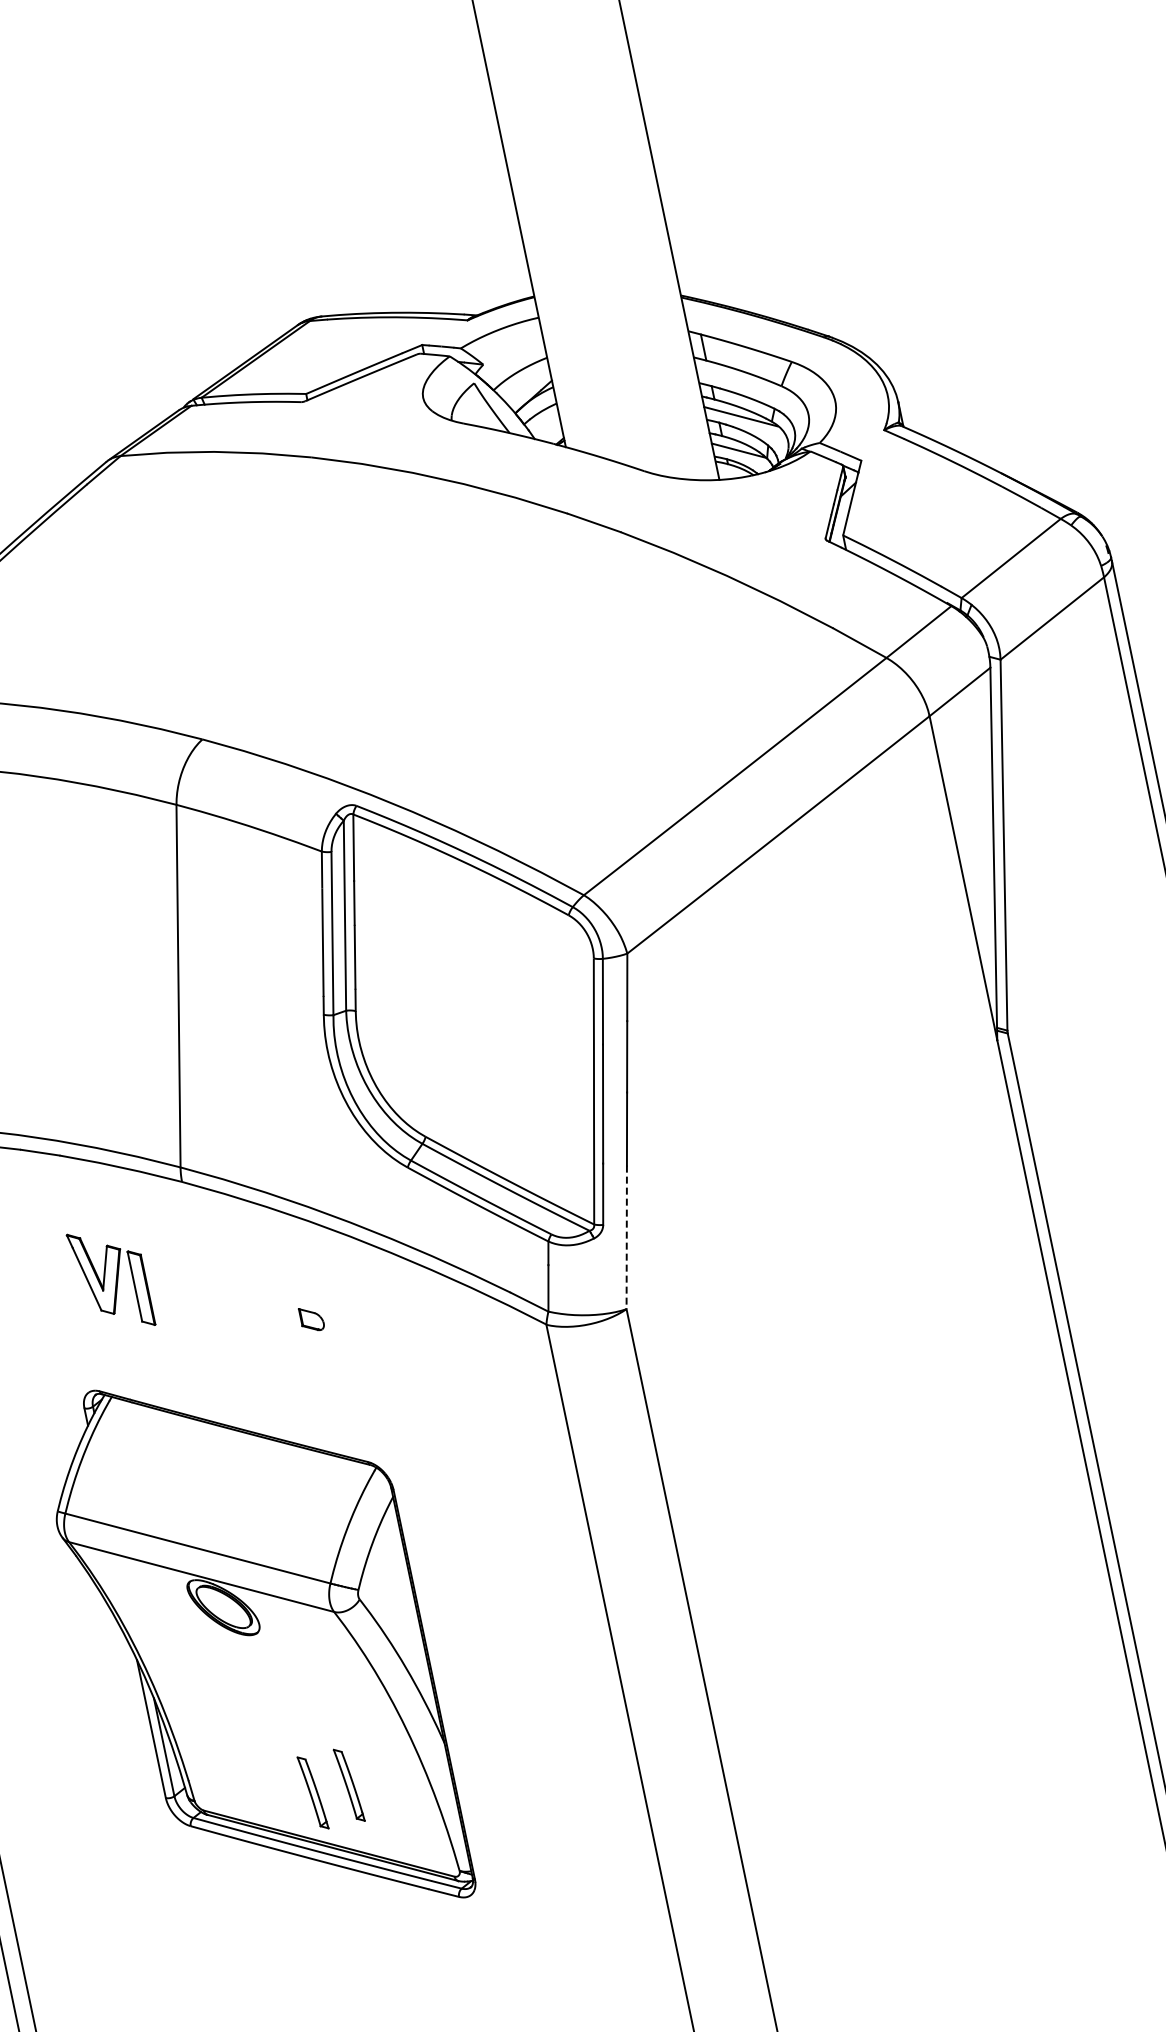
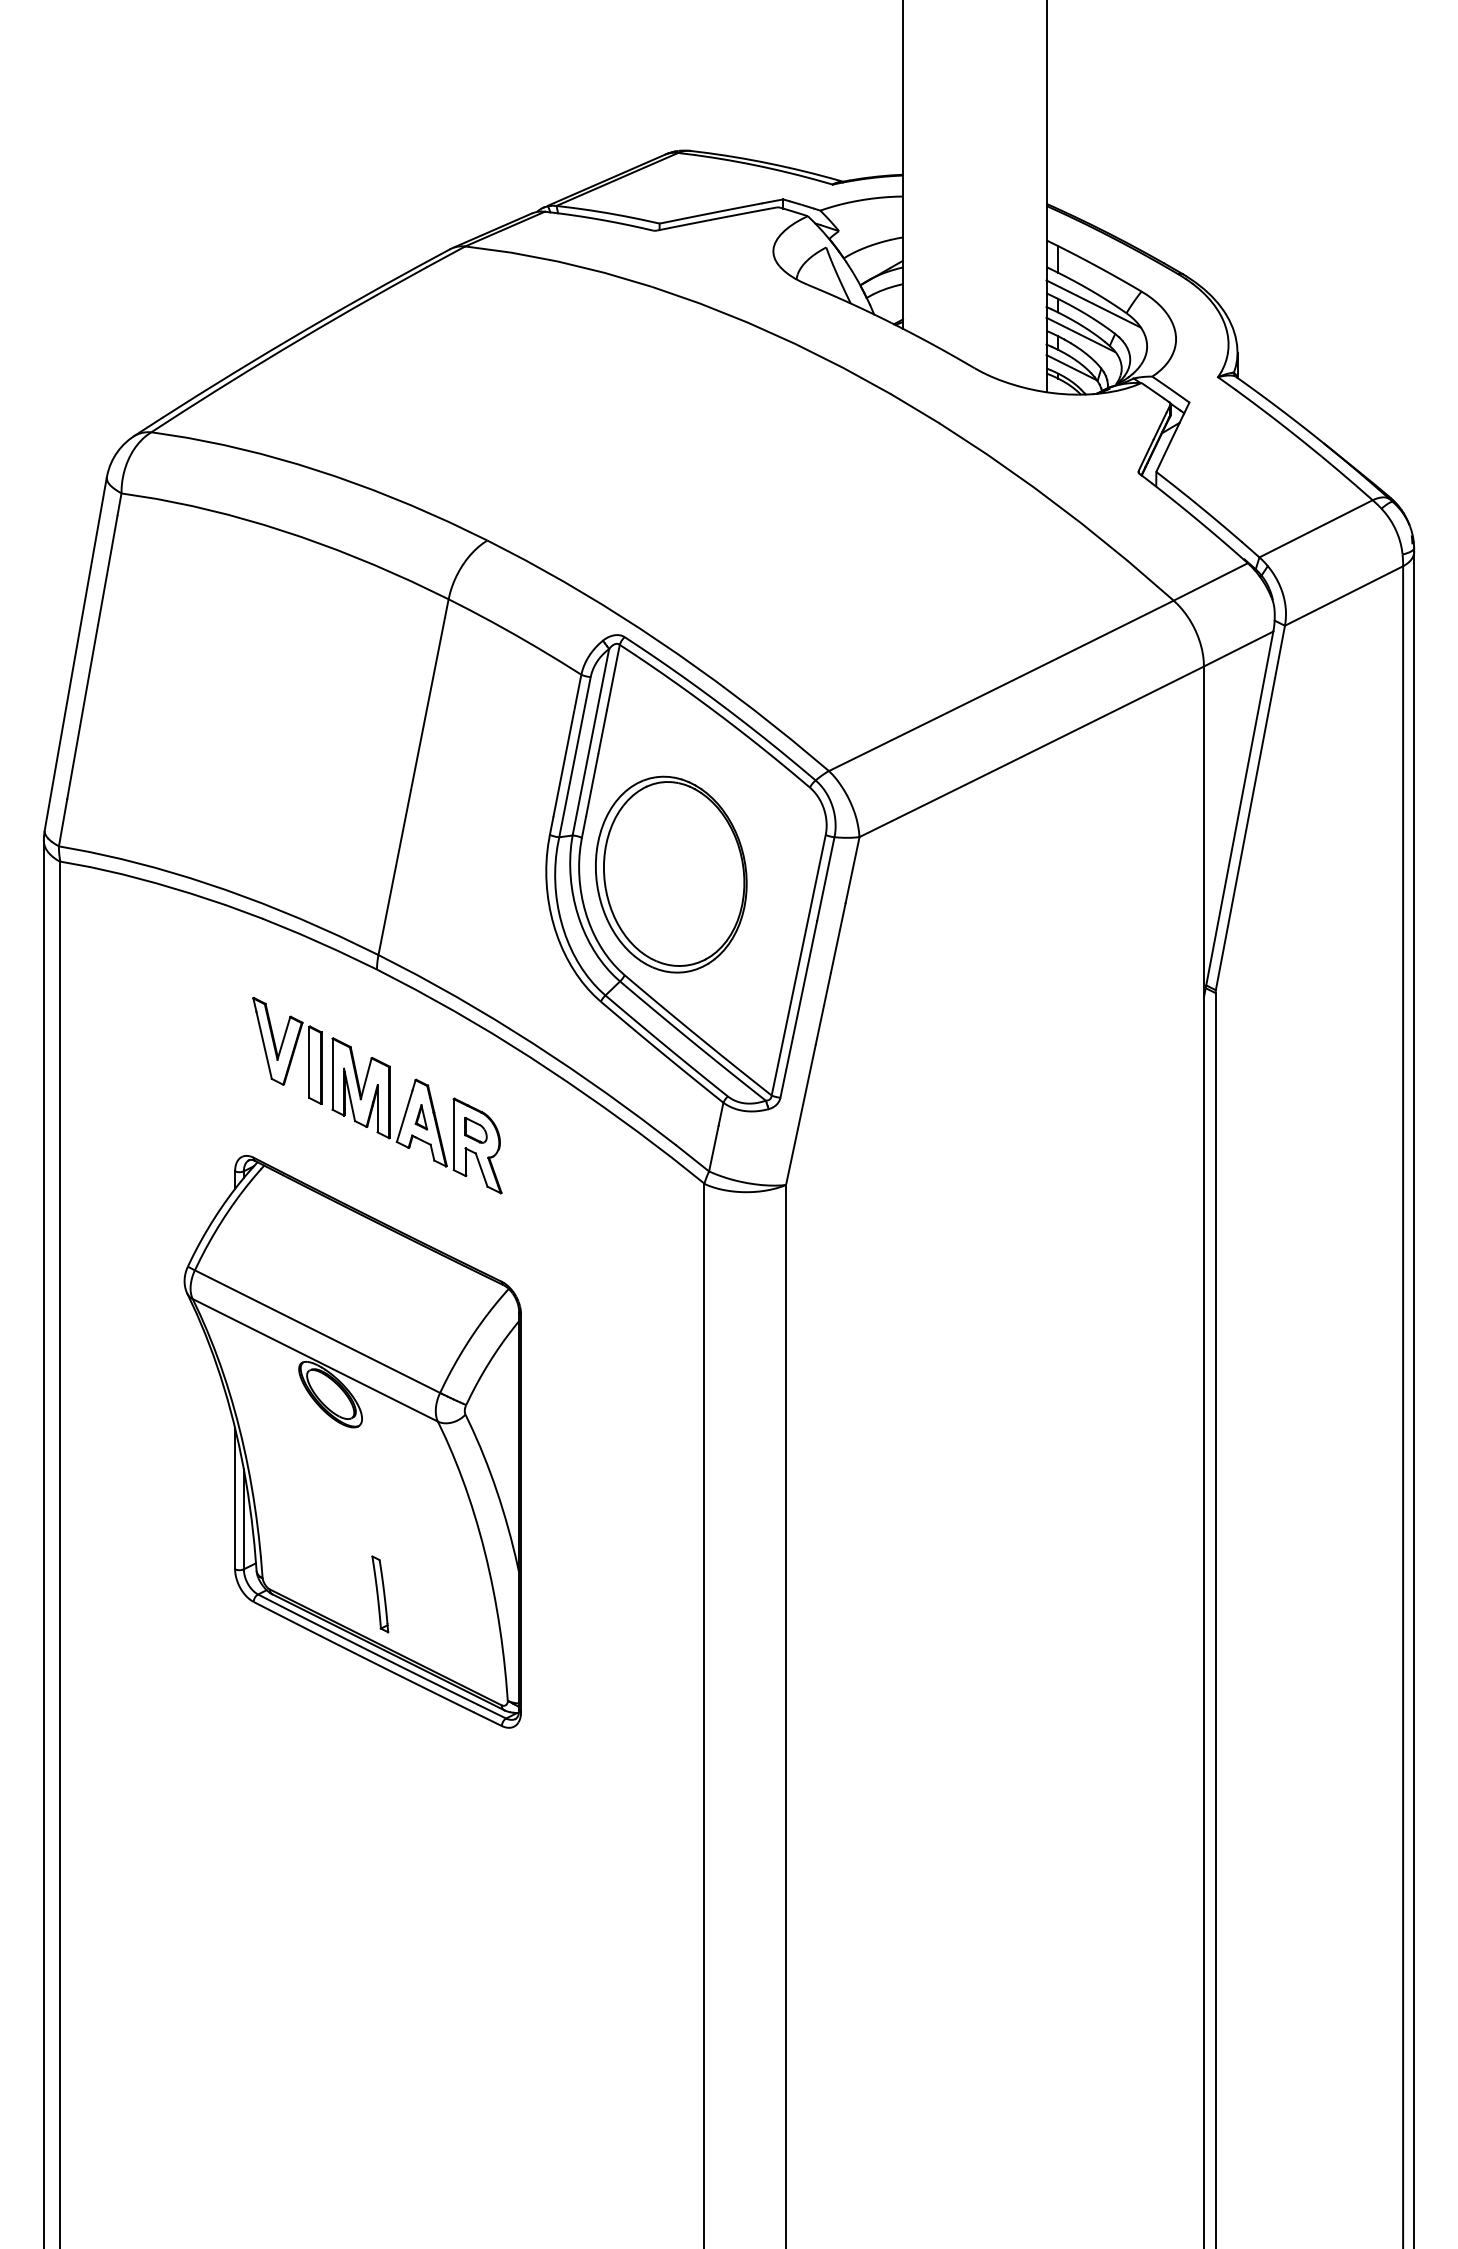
line: (747, 383) -> (1093, 303), added
part: (450, 1028) -> (671, 874), added
line: (626, 1239) -> (800, 1116), dashed -> solid
part: (250, 1316) -> (416, 1115), added
part: (349, 1785) -> (417, 1594), removed

